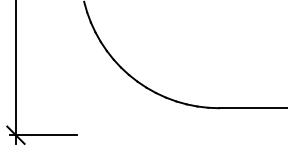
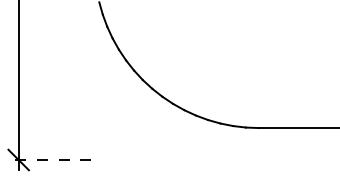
line: (43, 135) -> (51, 160), solid -> dashed

